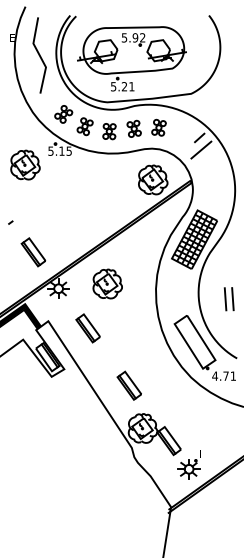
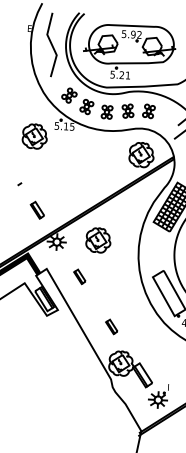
part: (33, 252) -> (37, 210), size x0.7
part: (87, 328) -> (79, 276), size x0.6
part: (128, 385) -> (111, 326), size x0.6

